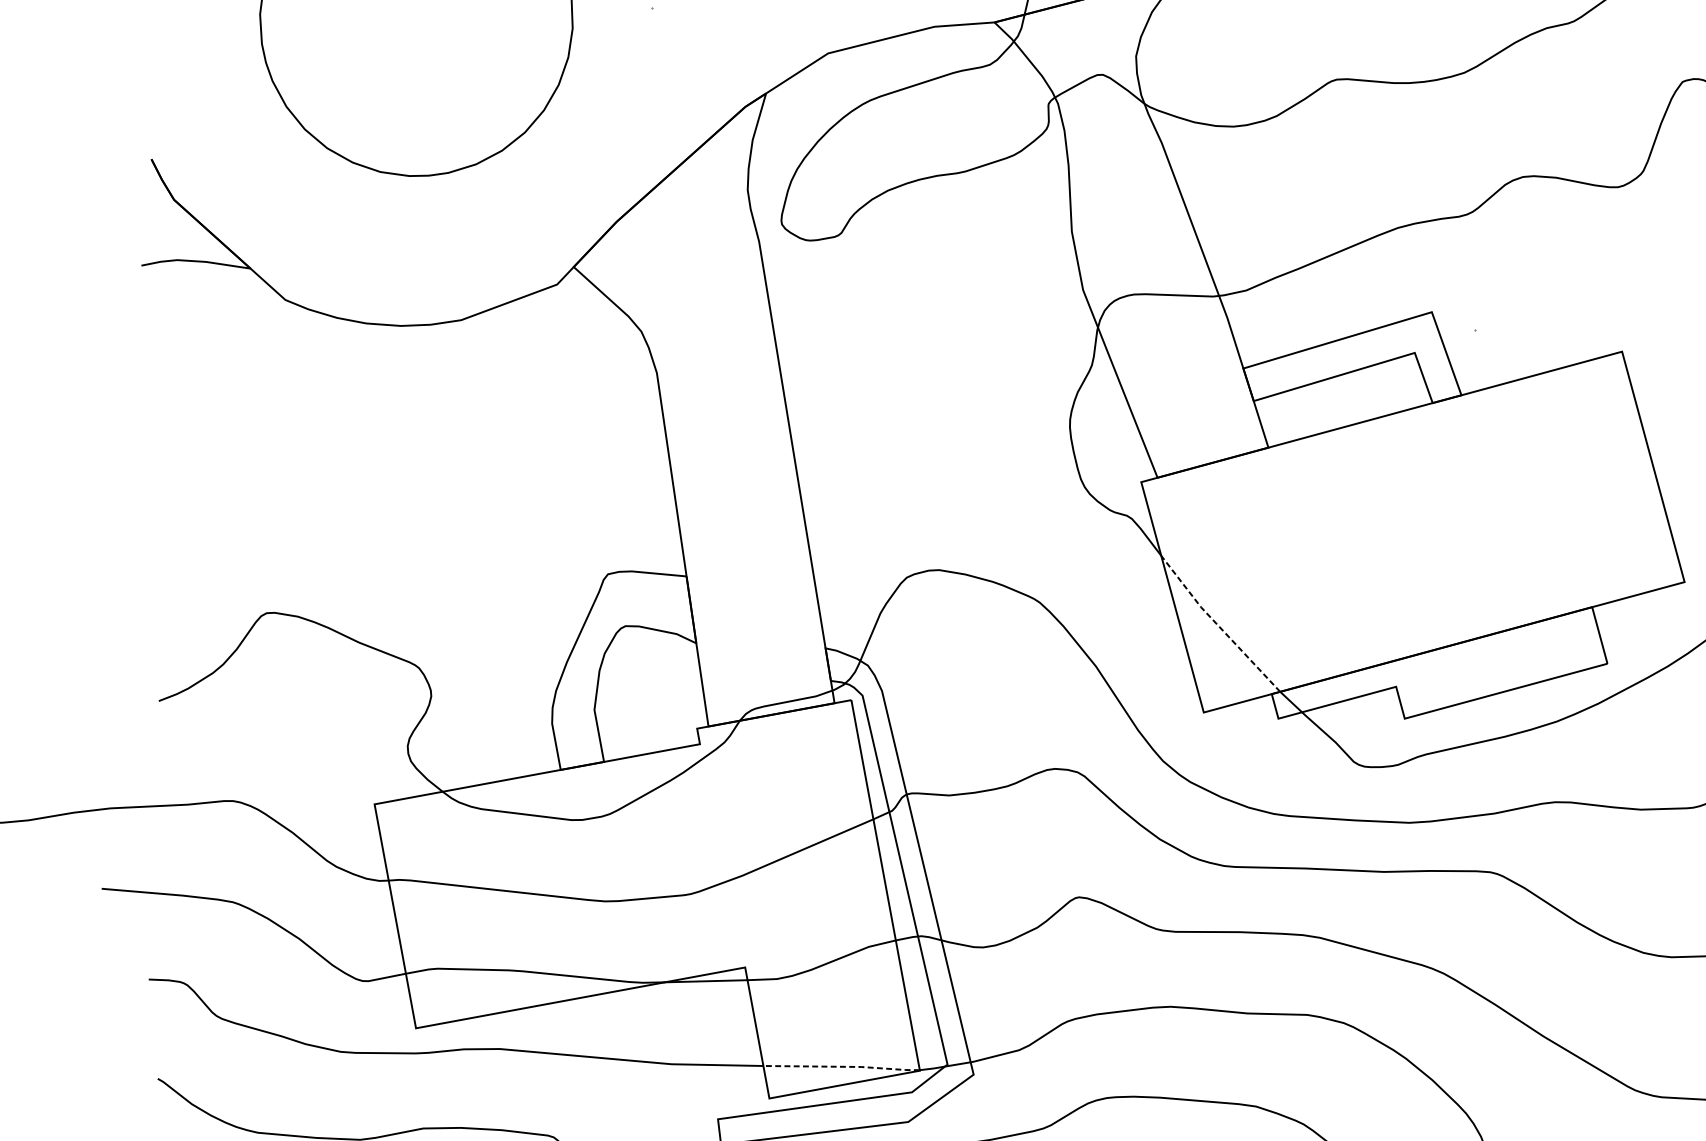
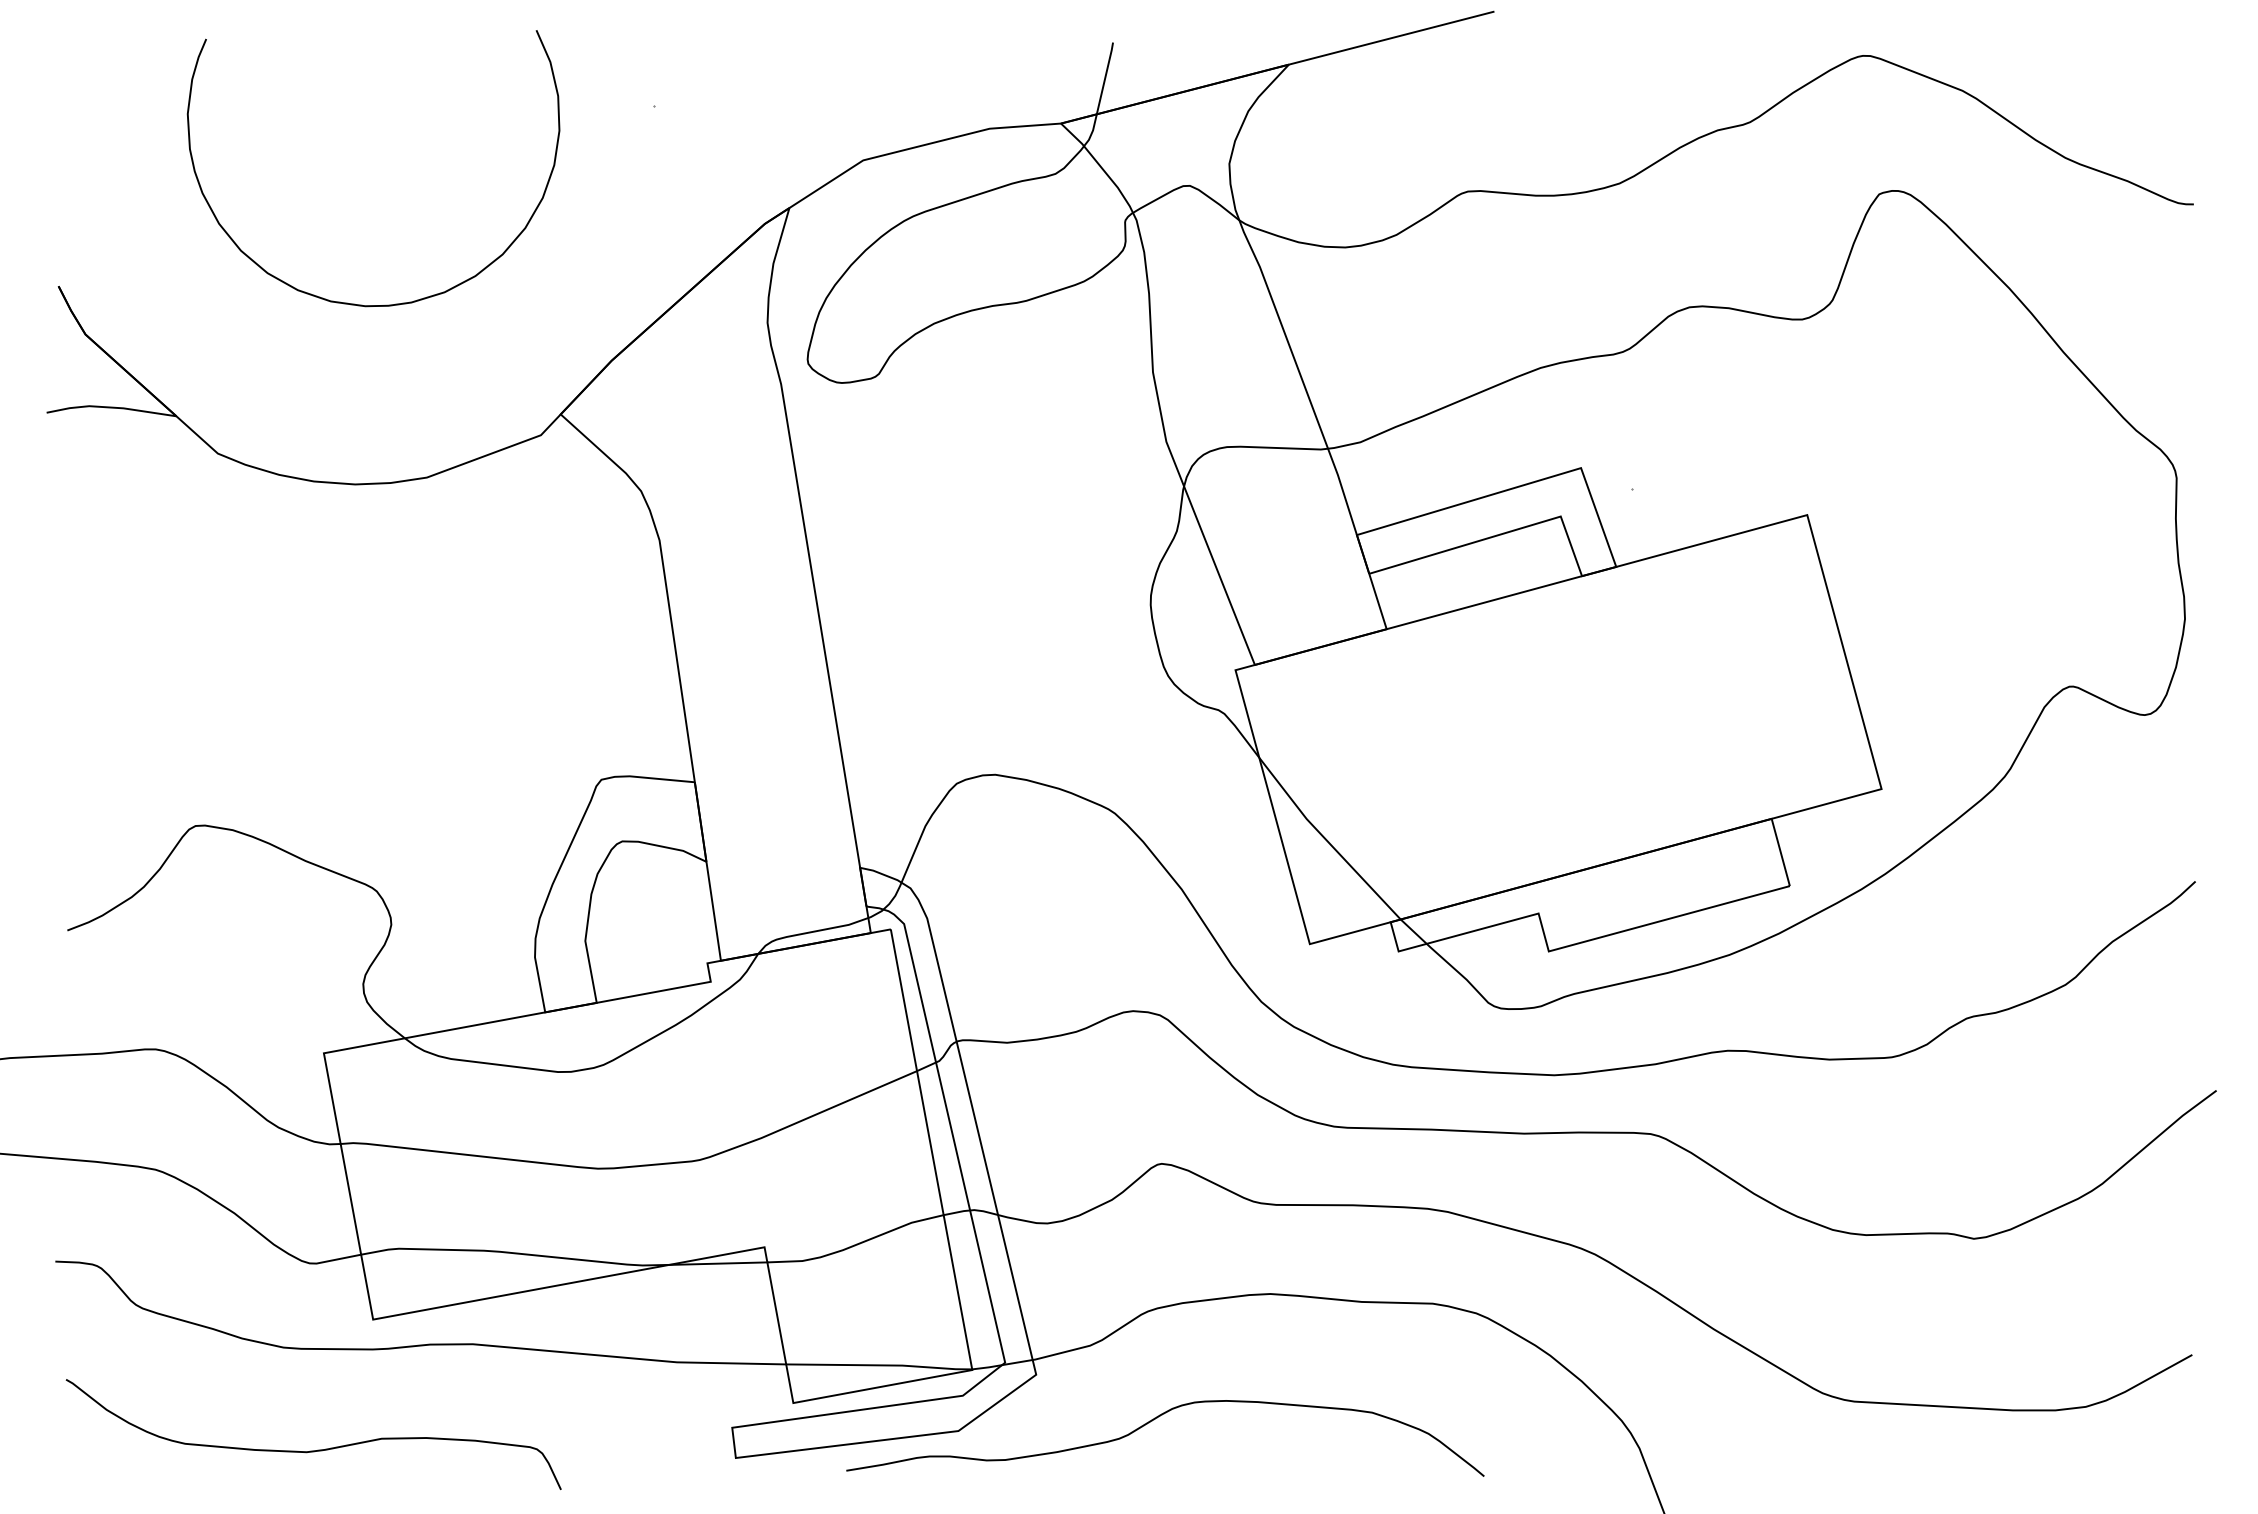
line: (1217, 625) -> (1326, 840), dashed -> solid
line: (842, 1066) -> (880, 1365), dashed -> solid

